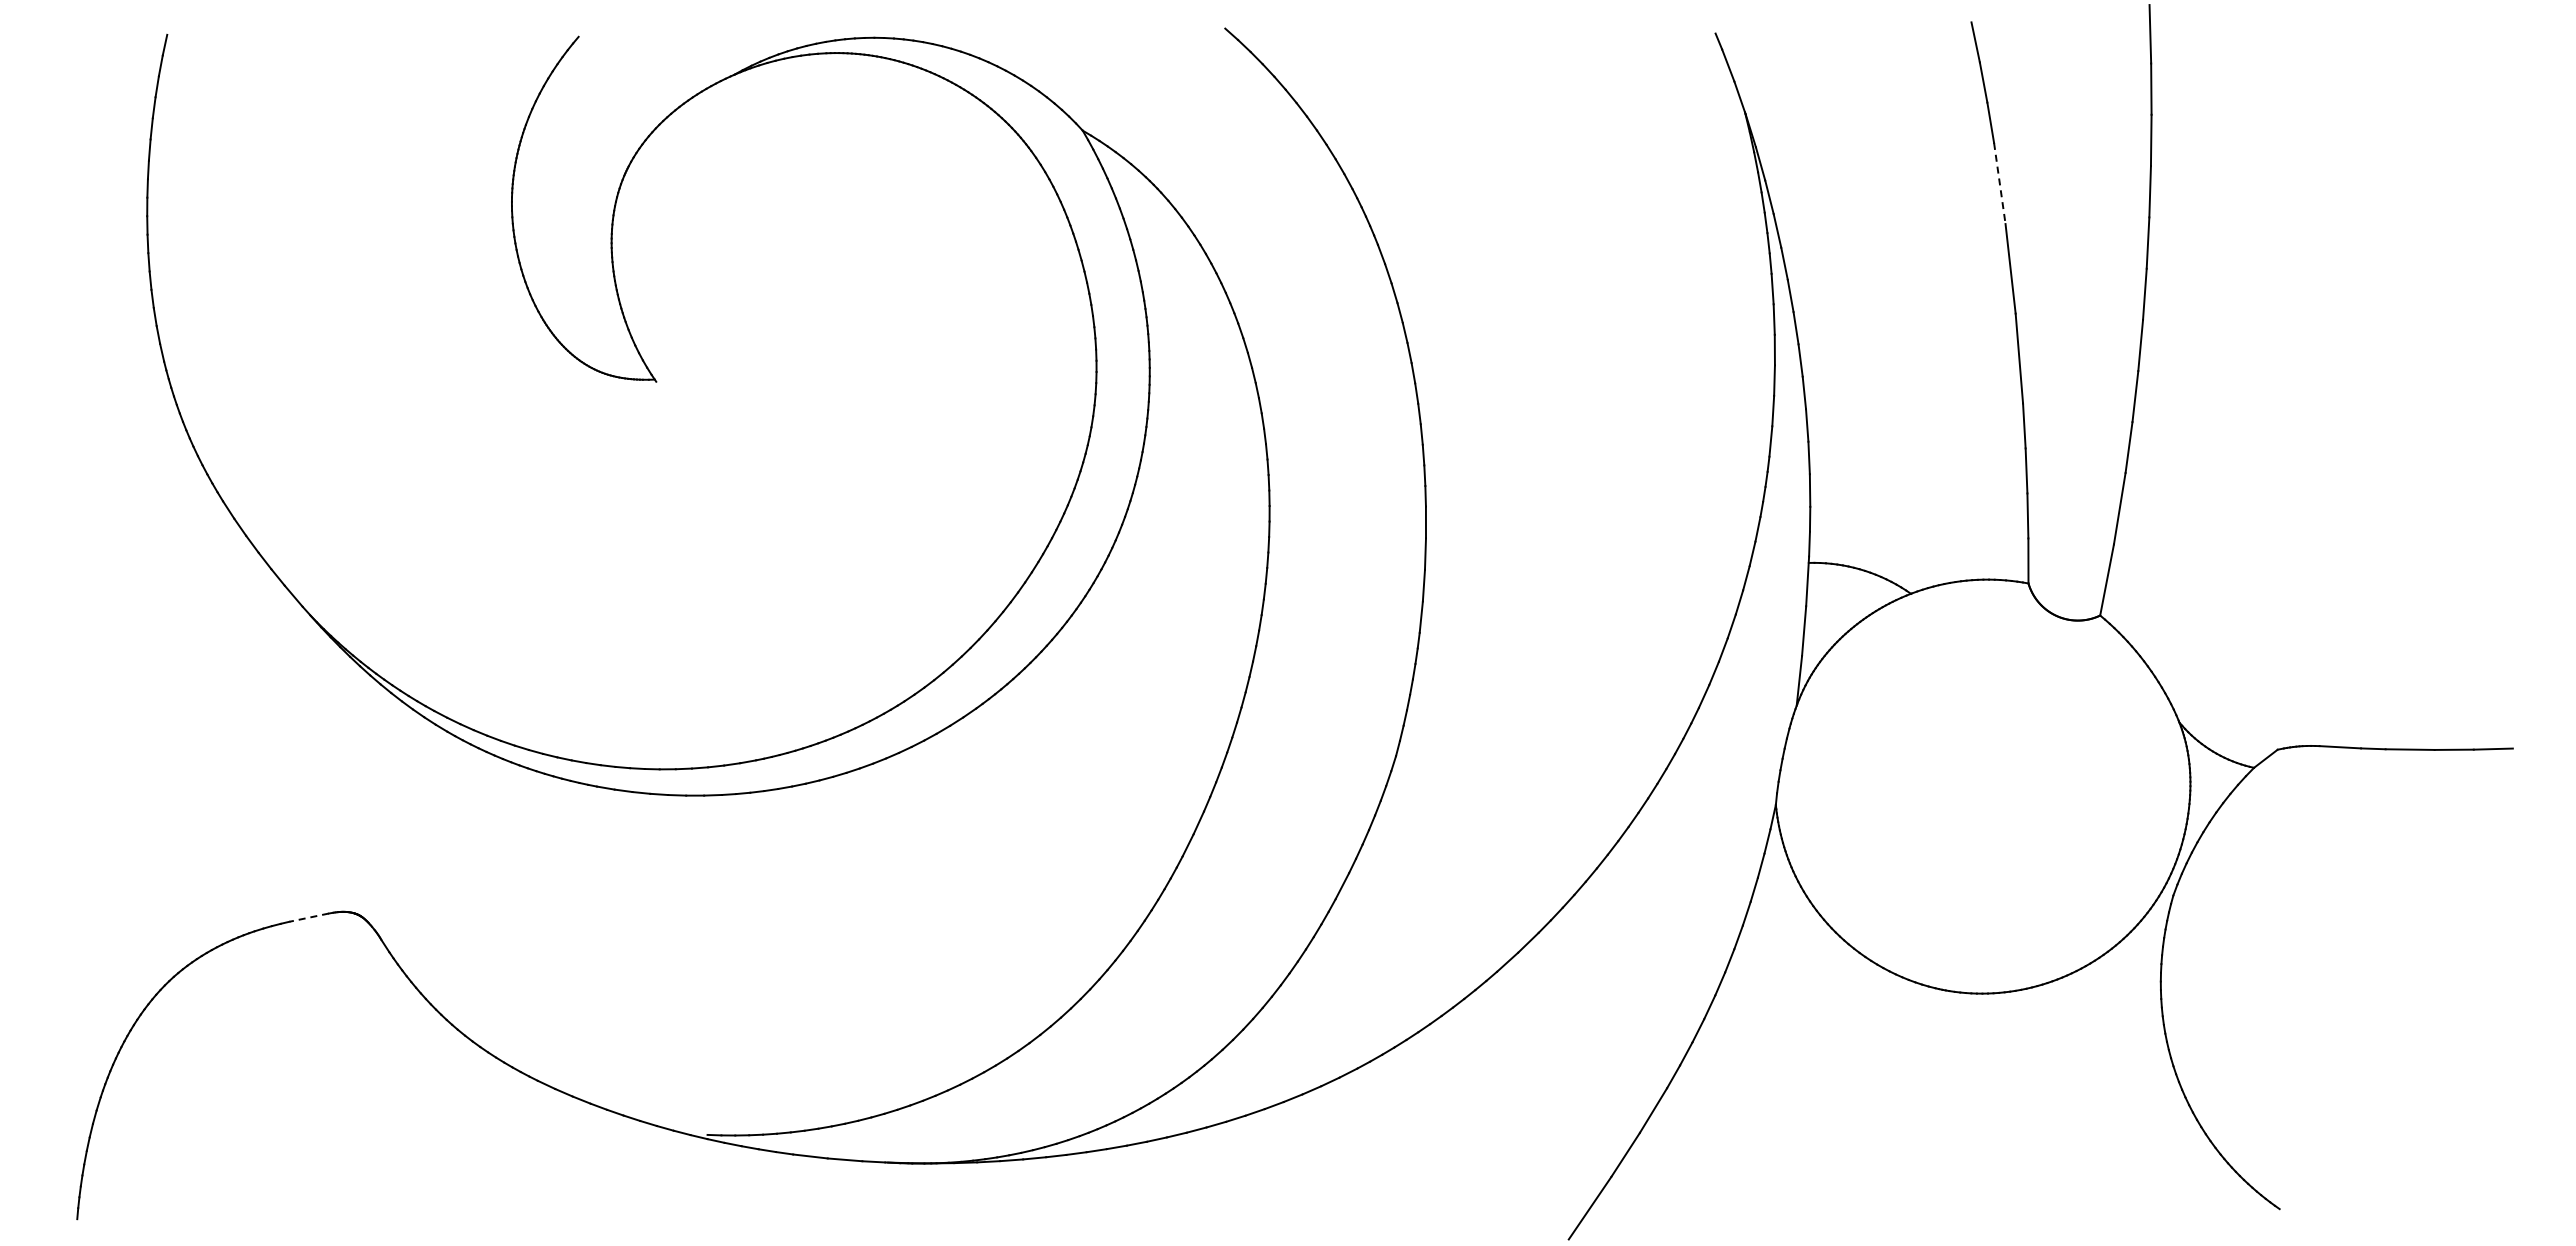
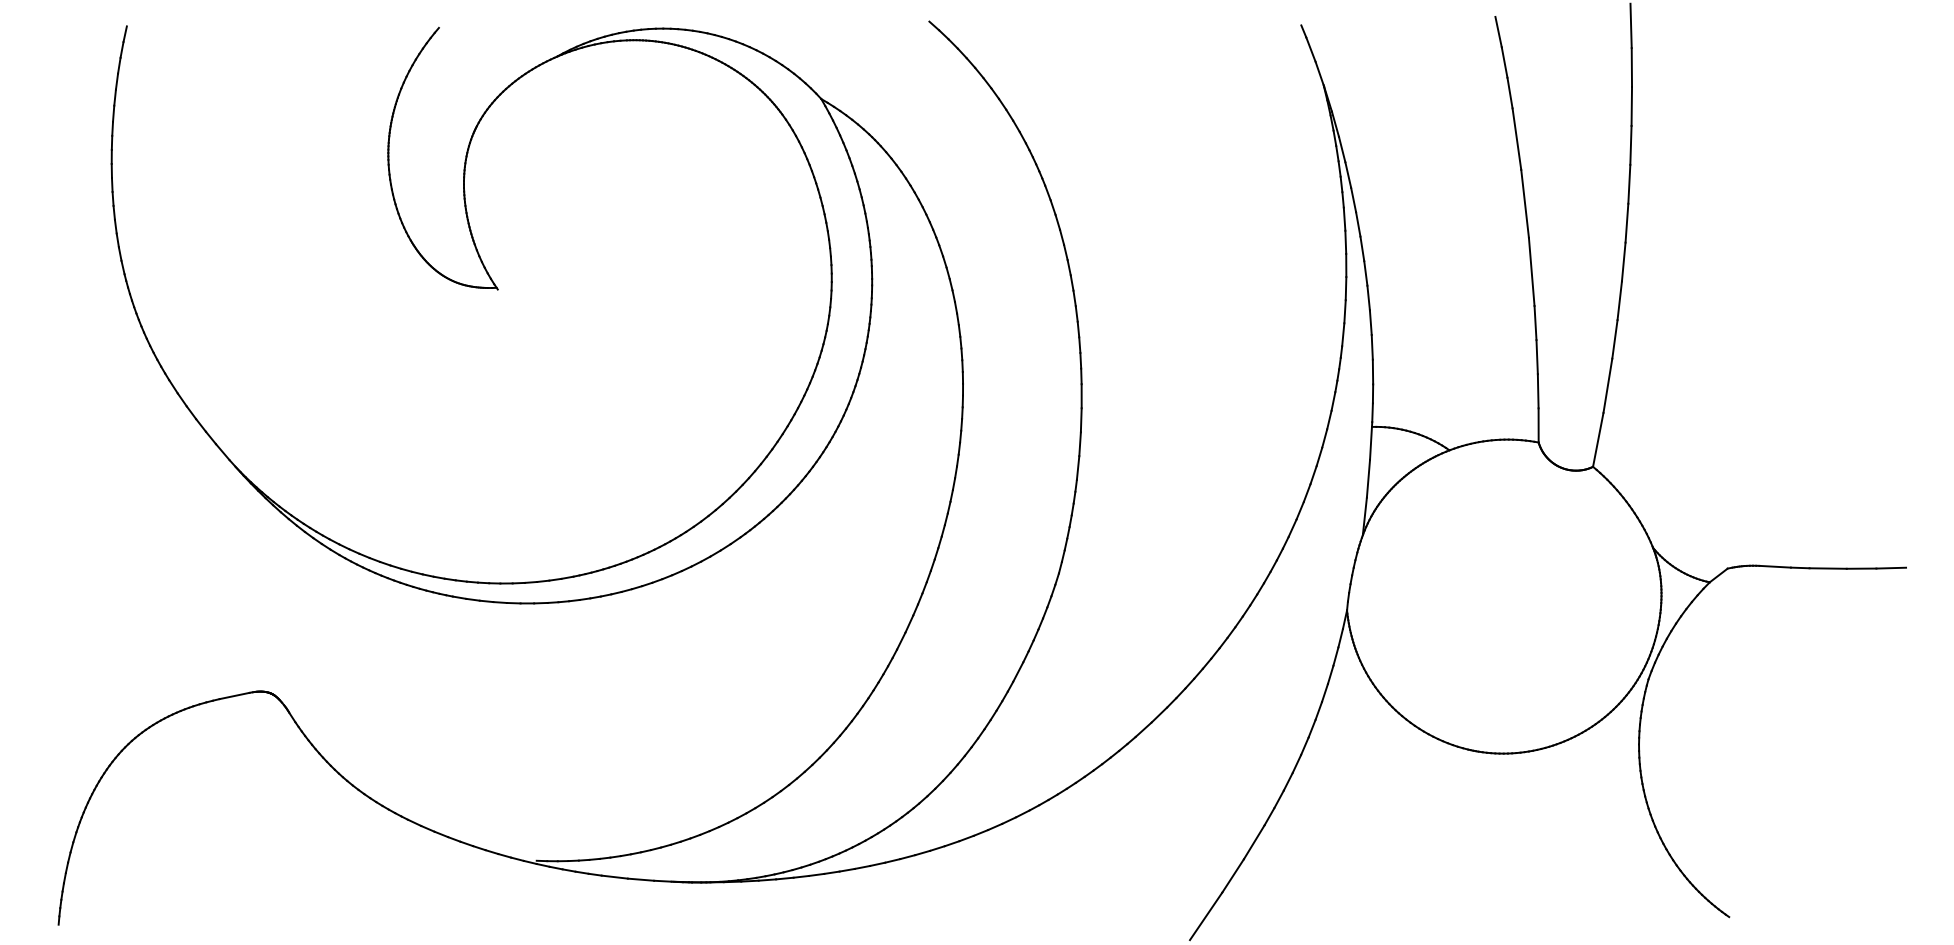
line: (1999, 183) -> (1516, 139), dashed -> solid
line: (308, 917) -> (234, 695), dashed -> solid

